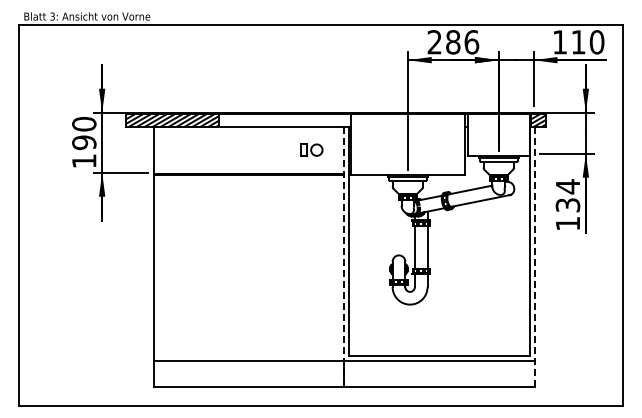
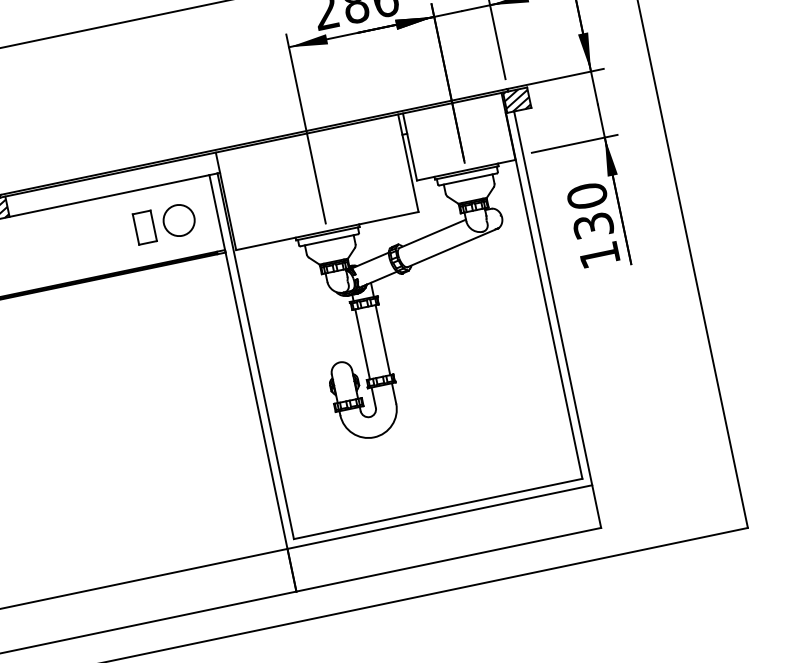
part: (311, 149) -> (164, 222), size x1.67
text: (567, 186) -> (586, 195), 134 -> 130
line: (344, 256) -> (253, 382), dashed -> solid
line: (534, 256) -> (556, 318), dashed -> solid

